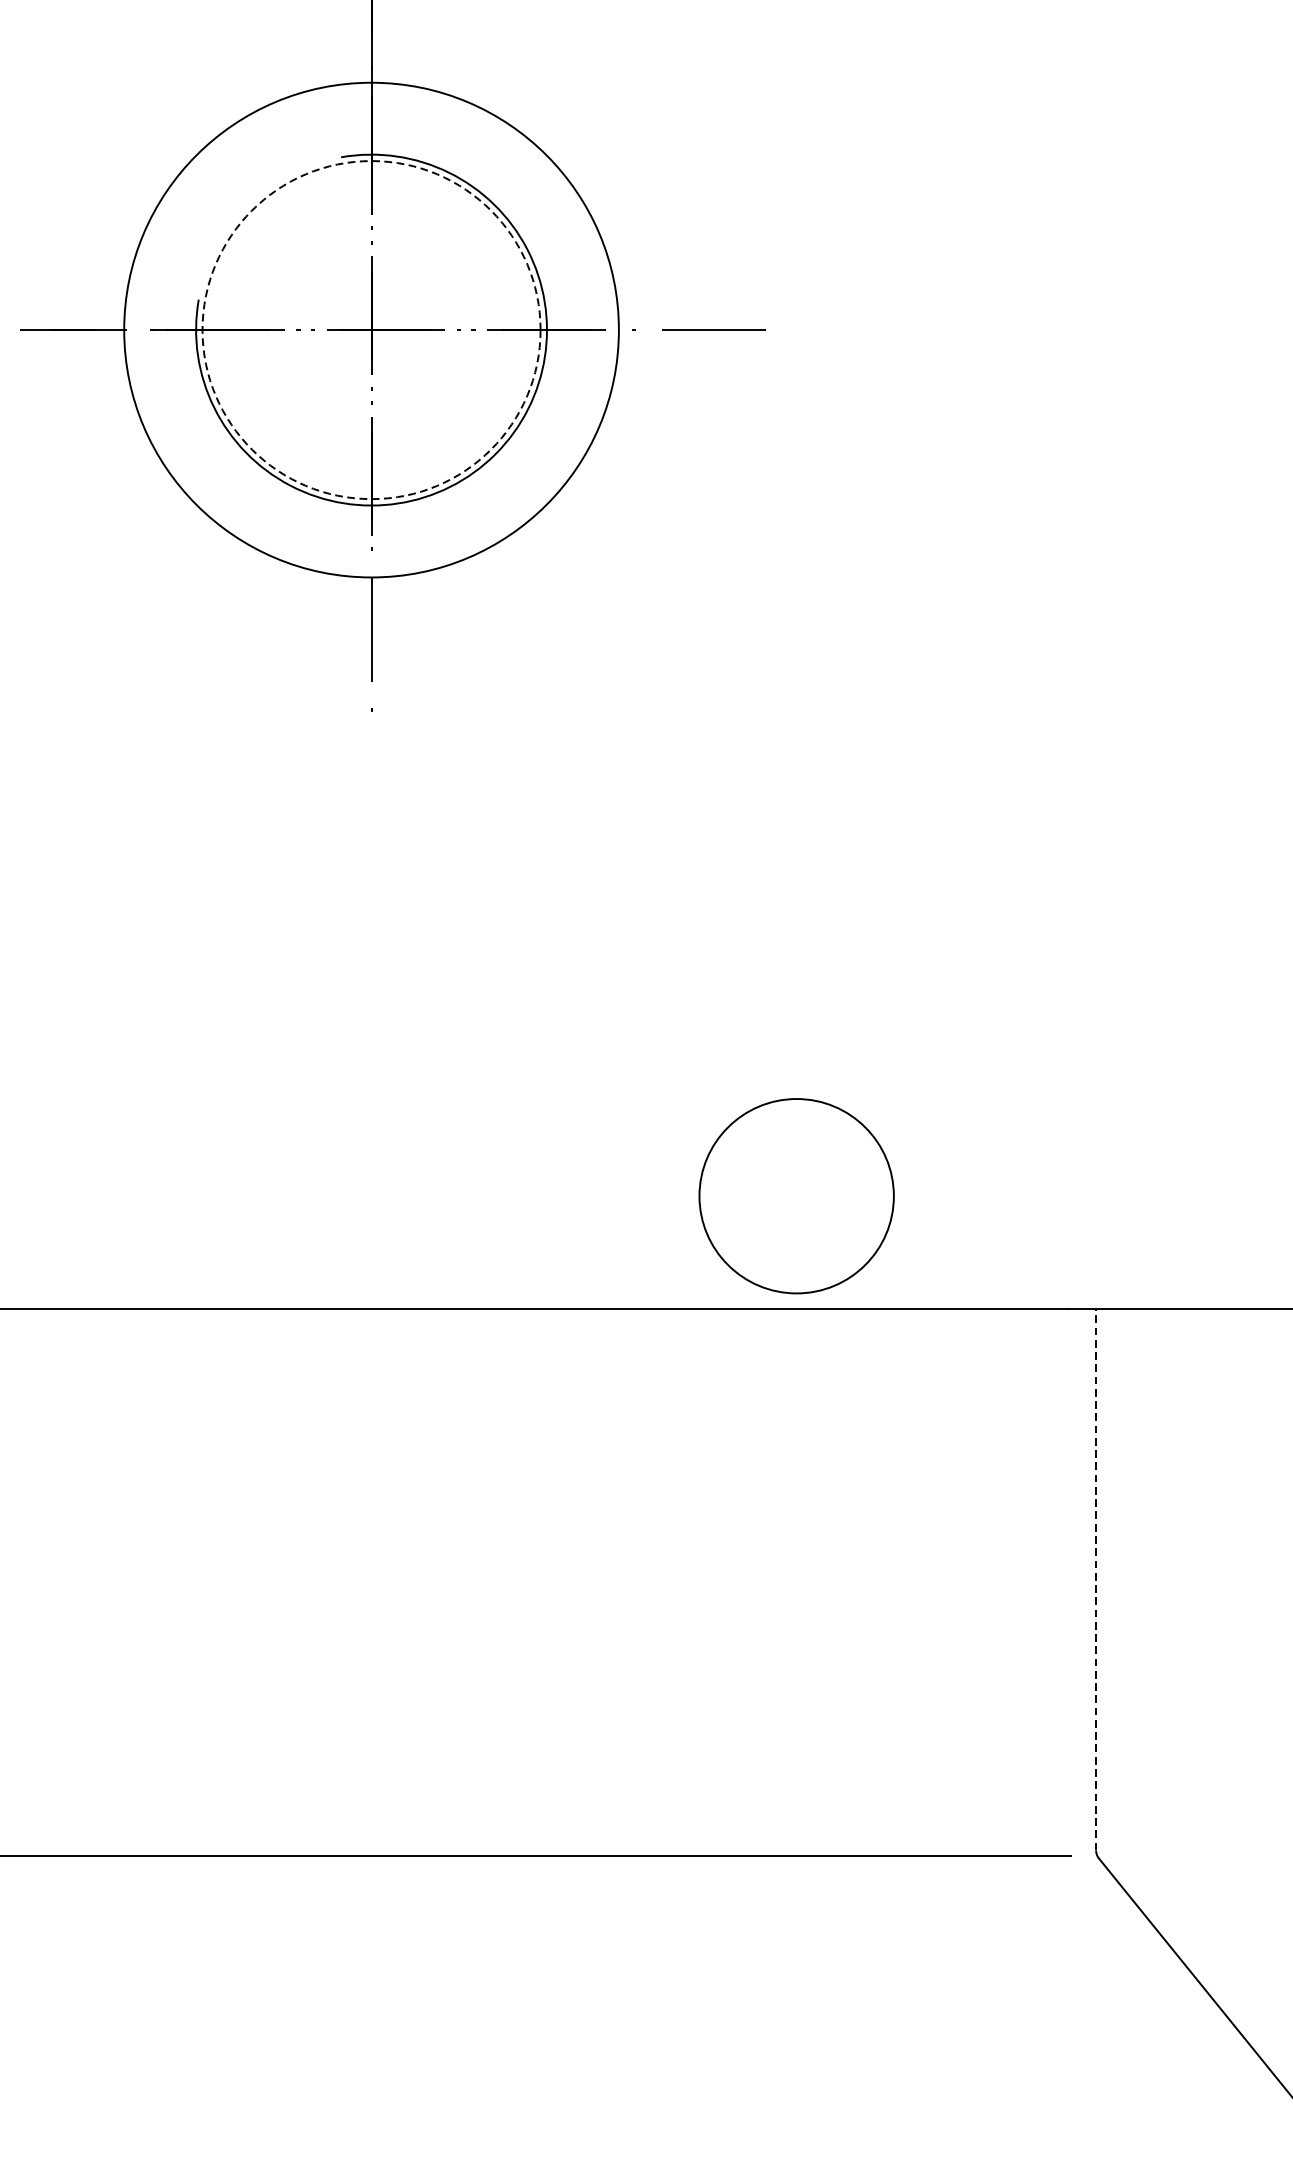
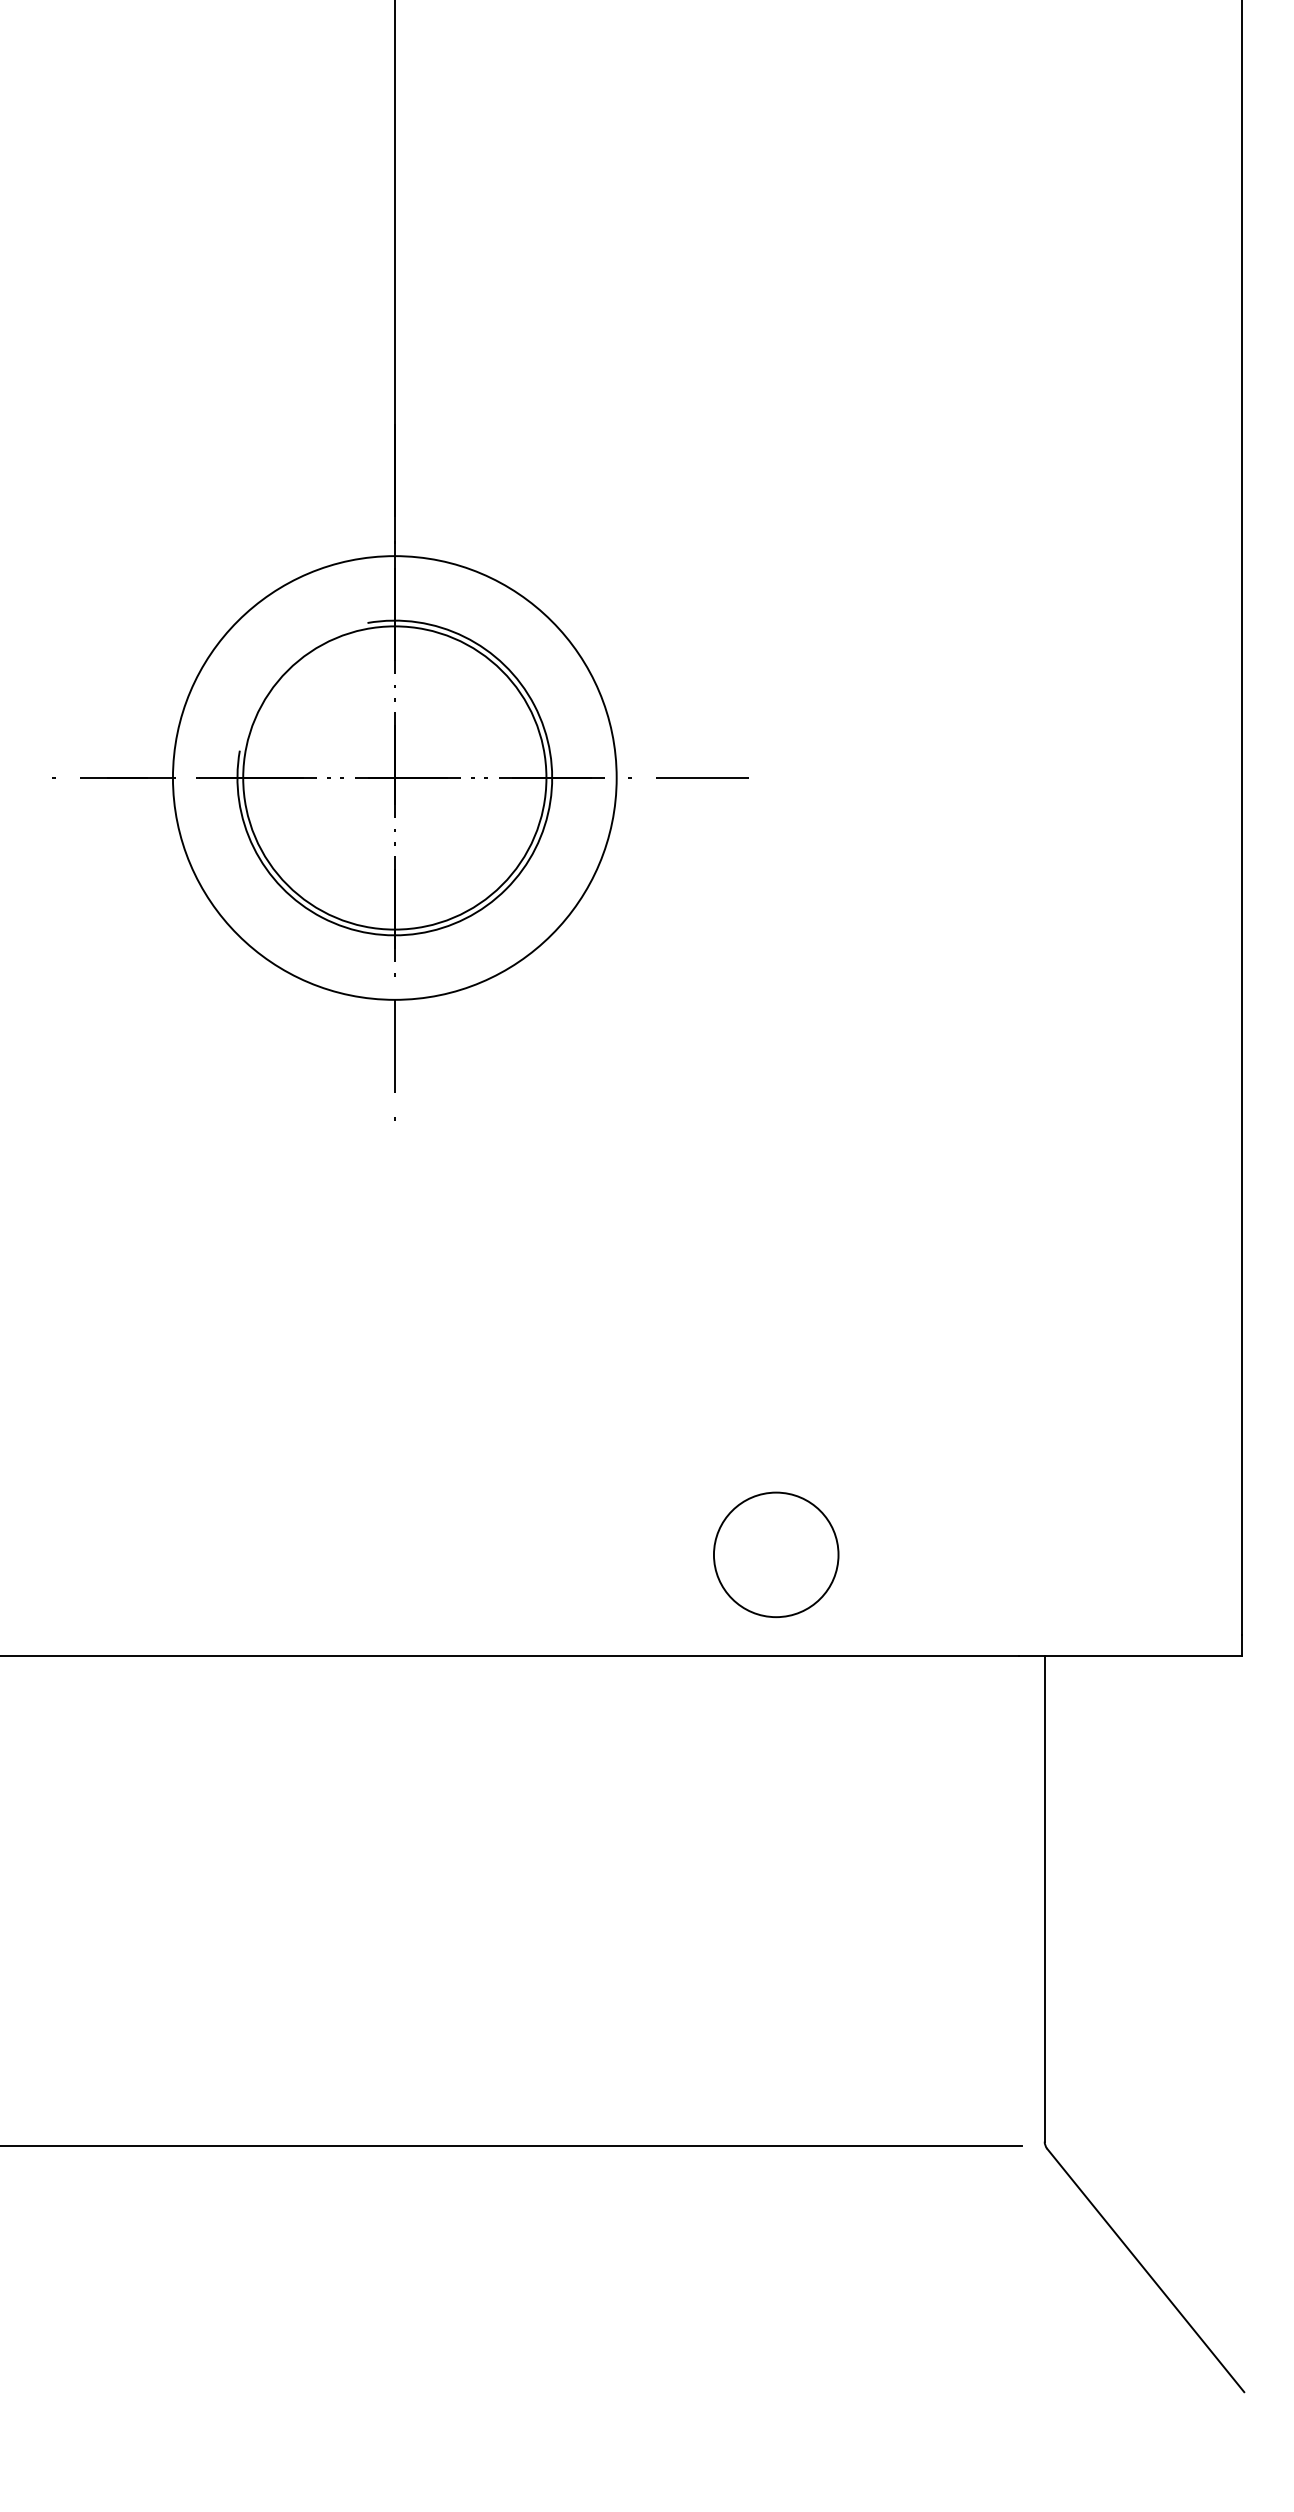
circle: (371, 329) -> (394, 777), dashed -> solid
circle: (797, 1195) -> (776, 1554), size x0.71
line: (1095, 1579) -> (1044, 1898), dashed -> solid

